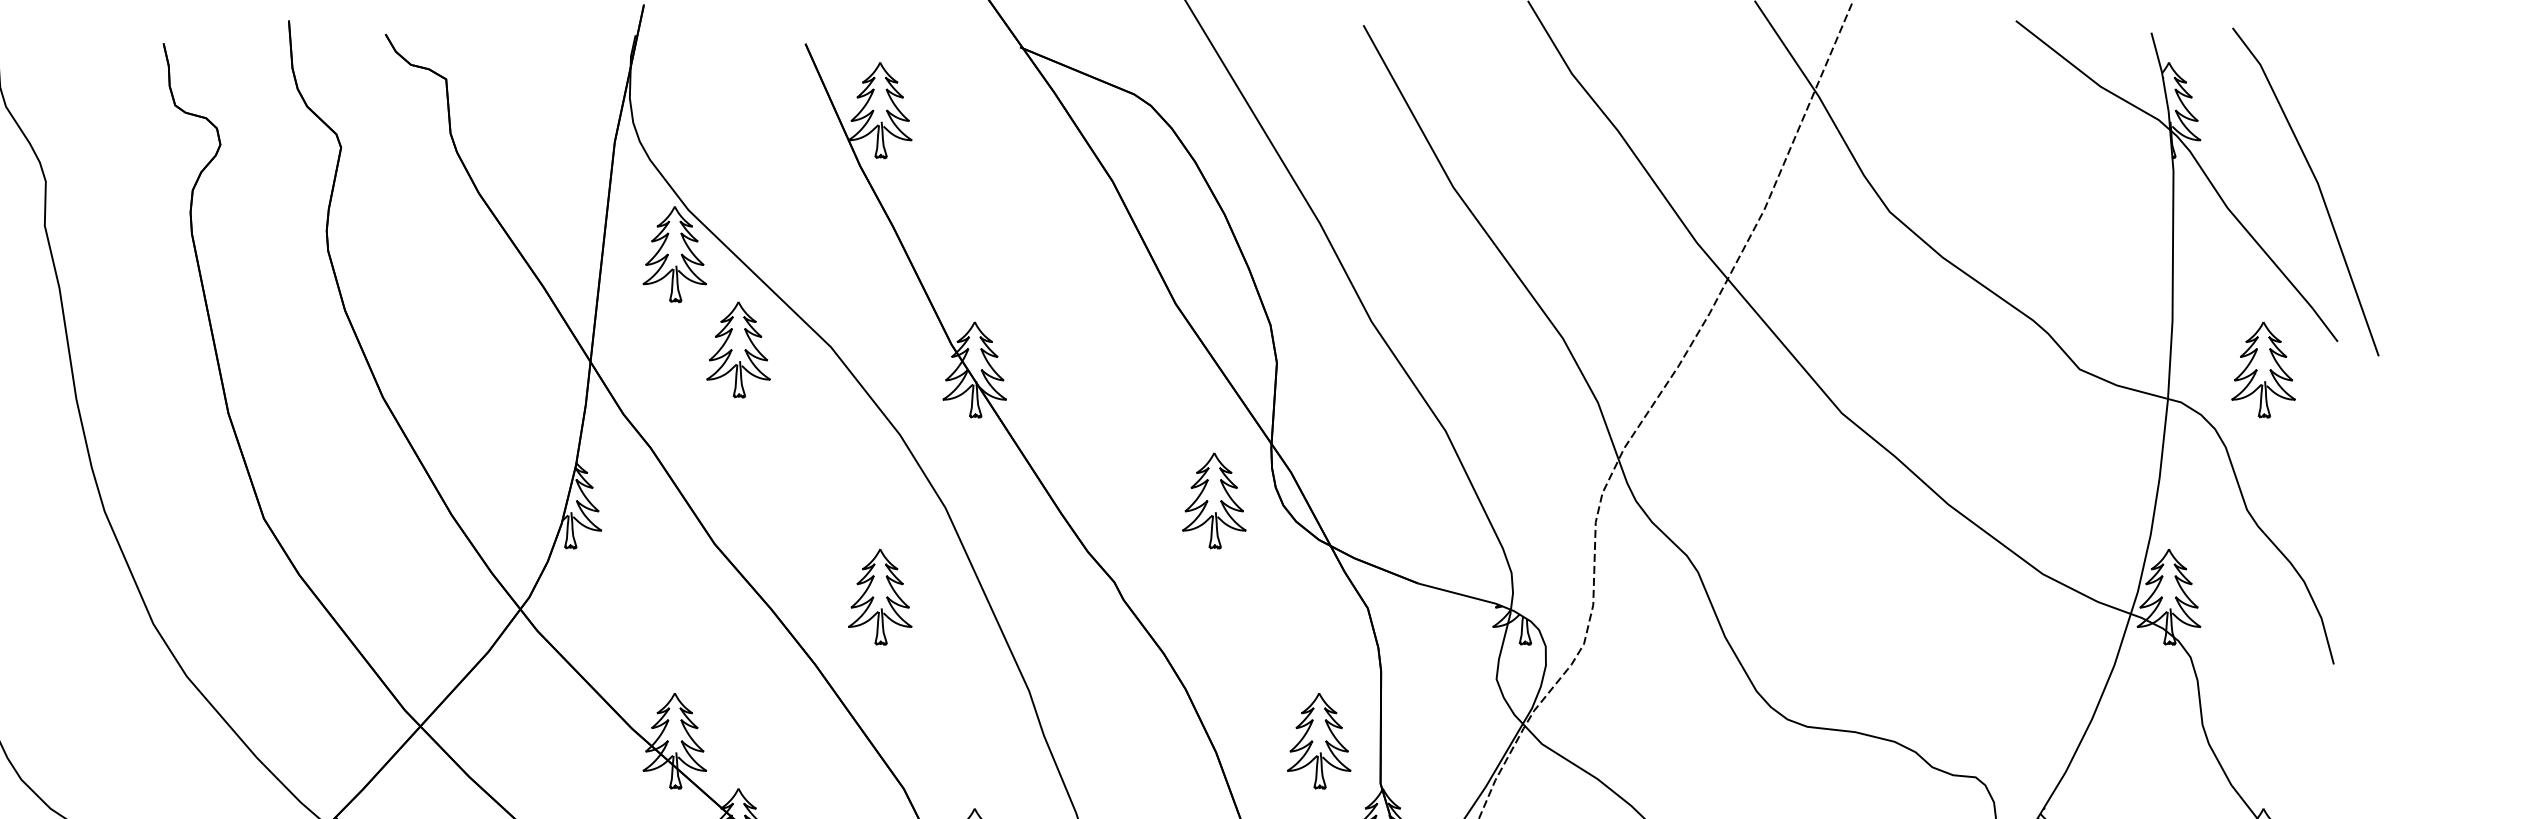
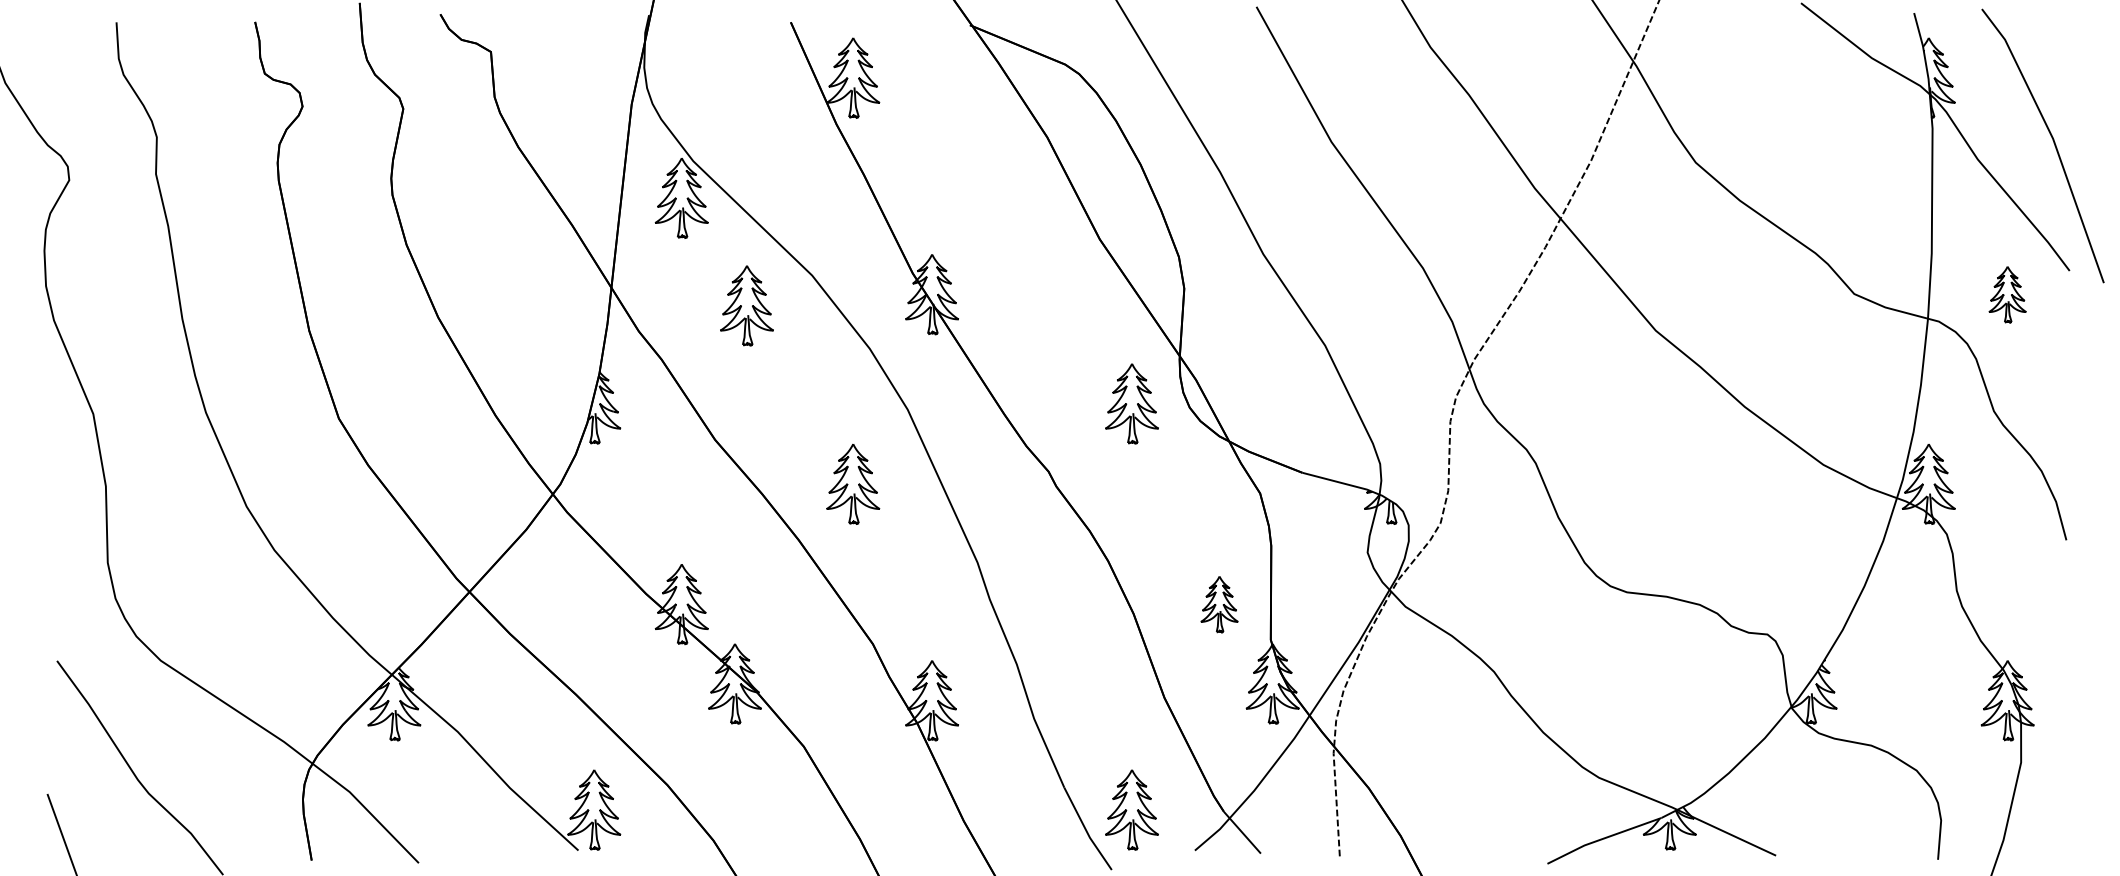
part: (737, 349) -> (746, 305), moved
part: (2263, 369) -> (2007, 294), size x0.7
part: (1319, 741) -> (1219, 604), size x0.7

